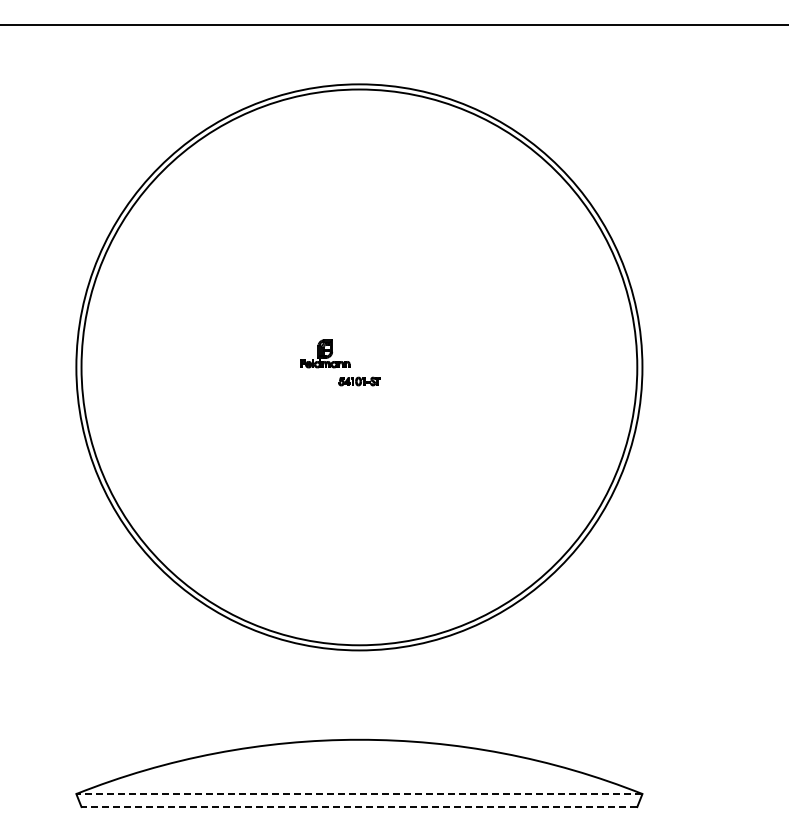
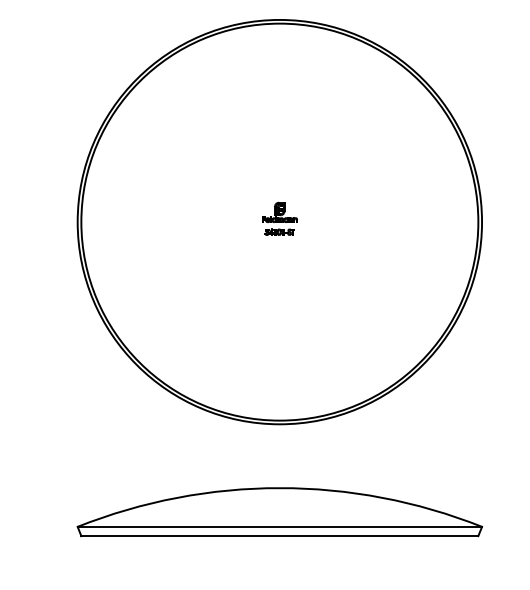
part: (325, 353) -> (279, 212), moved
line: (358, 794) -> (279, 527), dashed -> solid
line: (359, 807) -> (279, 536), dashed -> solid

